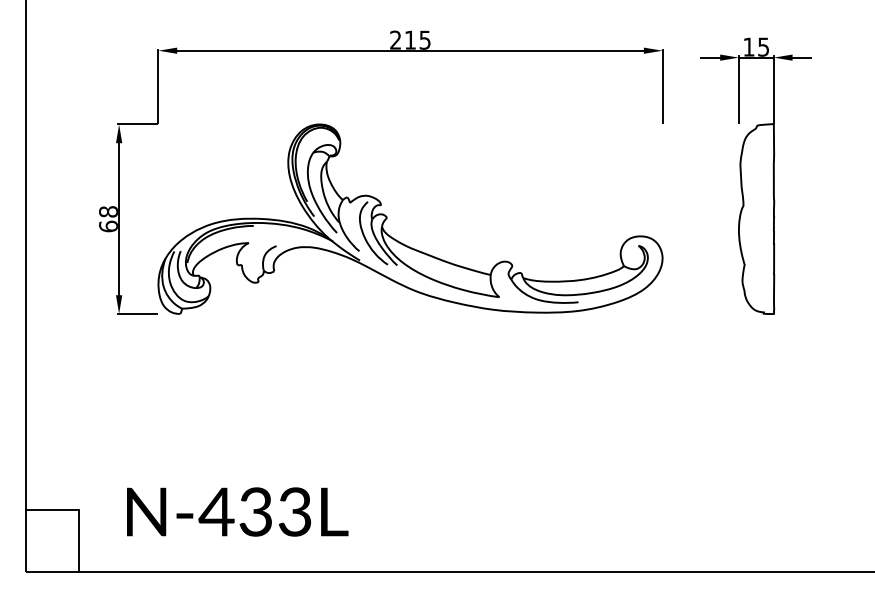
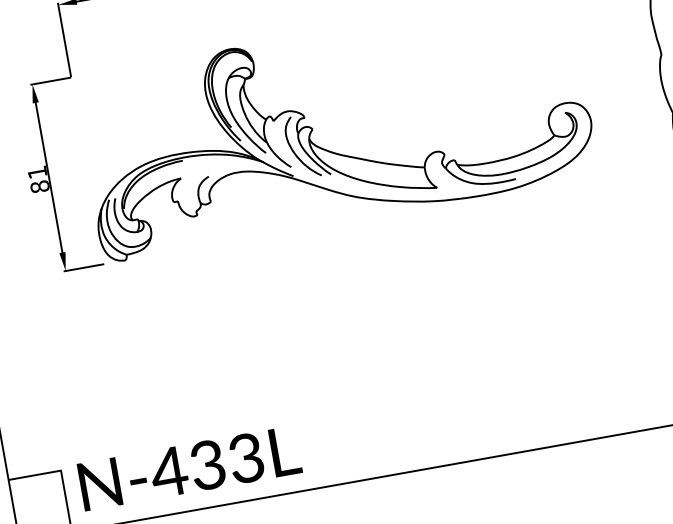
text: (108, 219) -> (38, 179), 68 -> 81
text: (237, 511) -> (189, 467), moved

